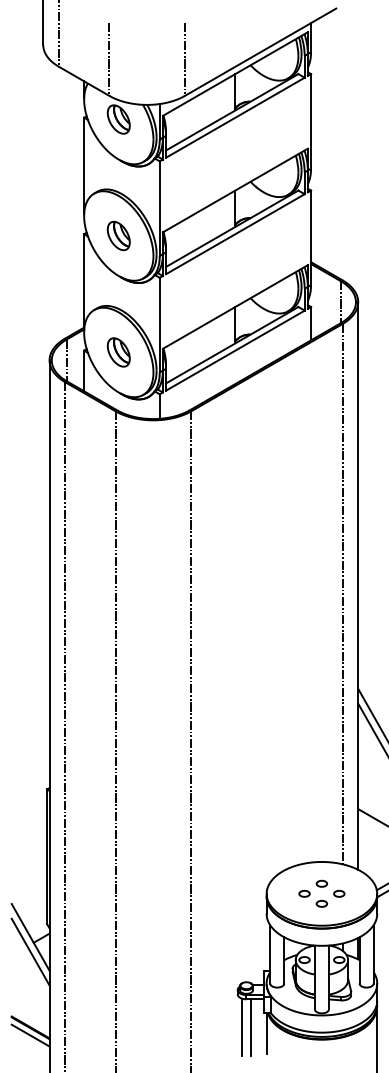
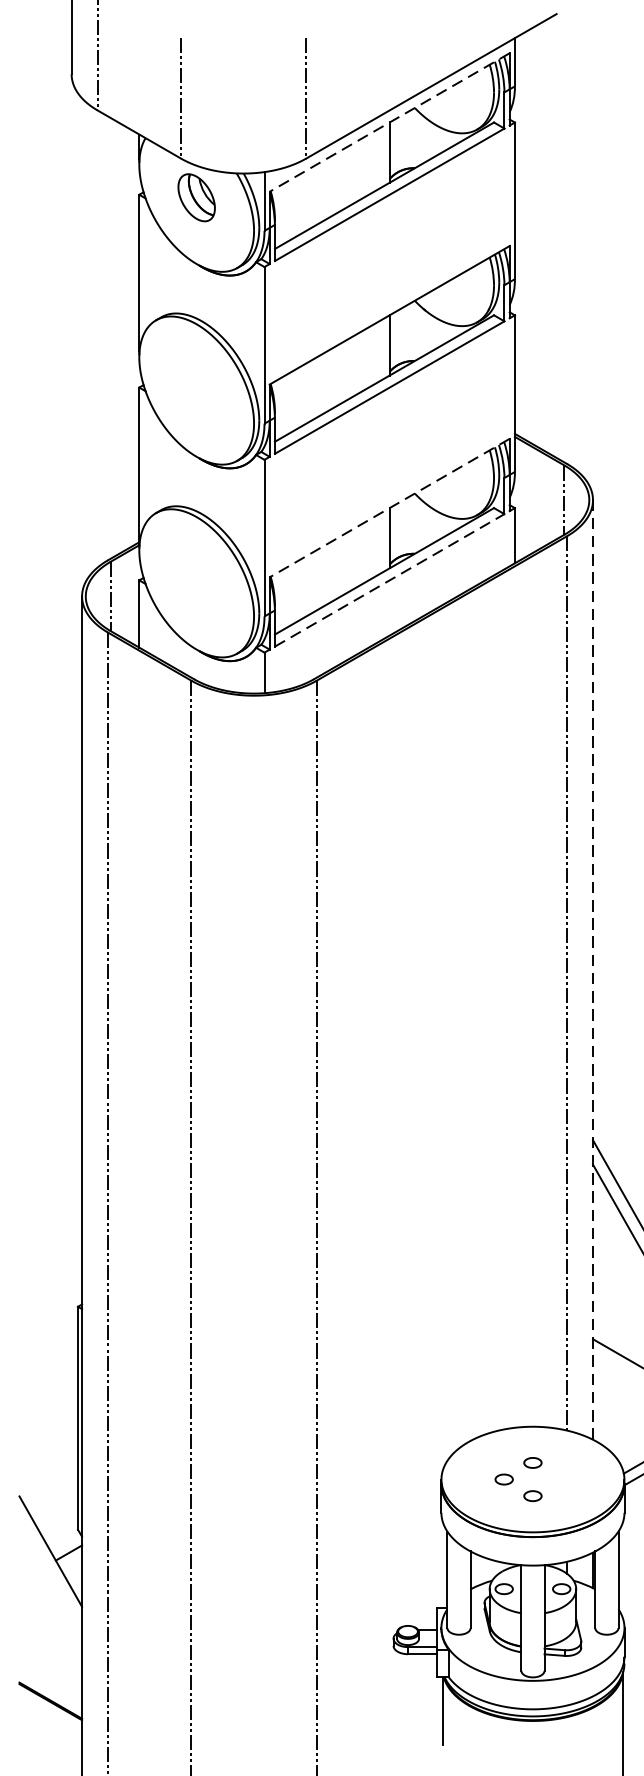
line: (235, 74) -> (389, 123), solid -> dashed
part: (118, 235) -> (196, 389), removed
line: (235, 306) -> (389, 507), solid -> dashed
line: (235, 350) -> (389, 580), solid -> dashed
part: (118, 352) -> (196, 583), removed
line: (358, 585) -> (593, 969), solid -> dashed
part: (339, 893) -> (562, 1478), removed
line: (30, 951) -> (50, 1574), removed
line: (242, 1026) -> (401, 1699), removed
line: (250, 1027) -> (414, 1700), removed
line: (30, 1035) -> (50, 1714), removed

